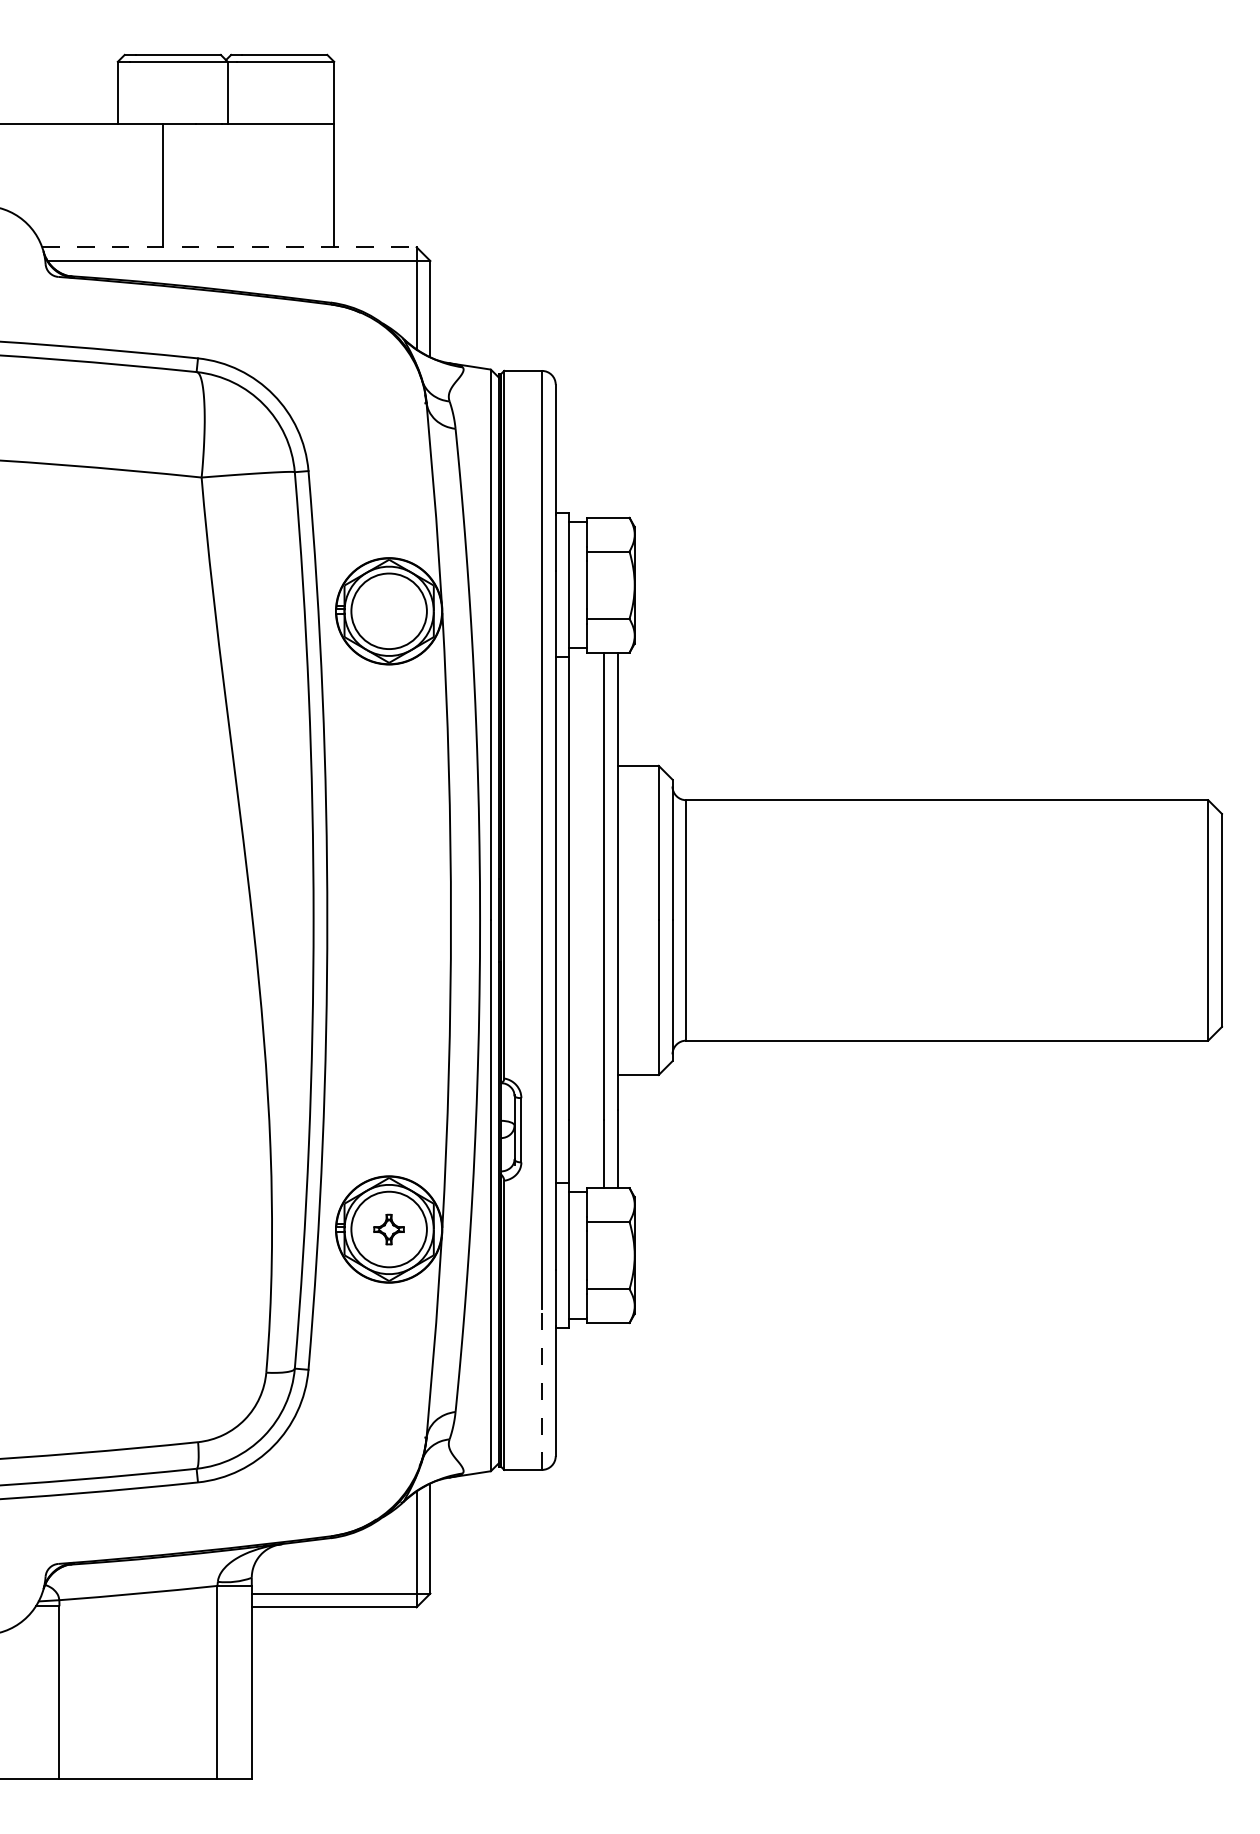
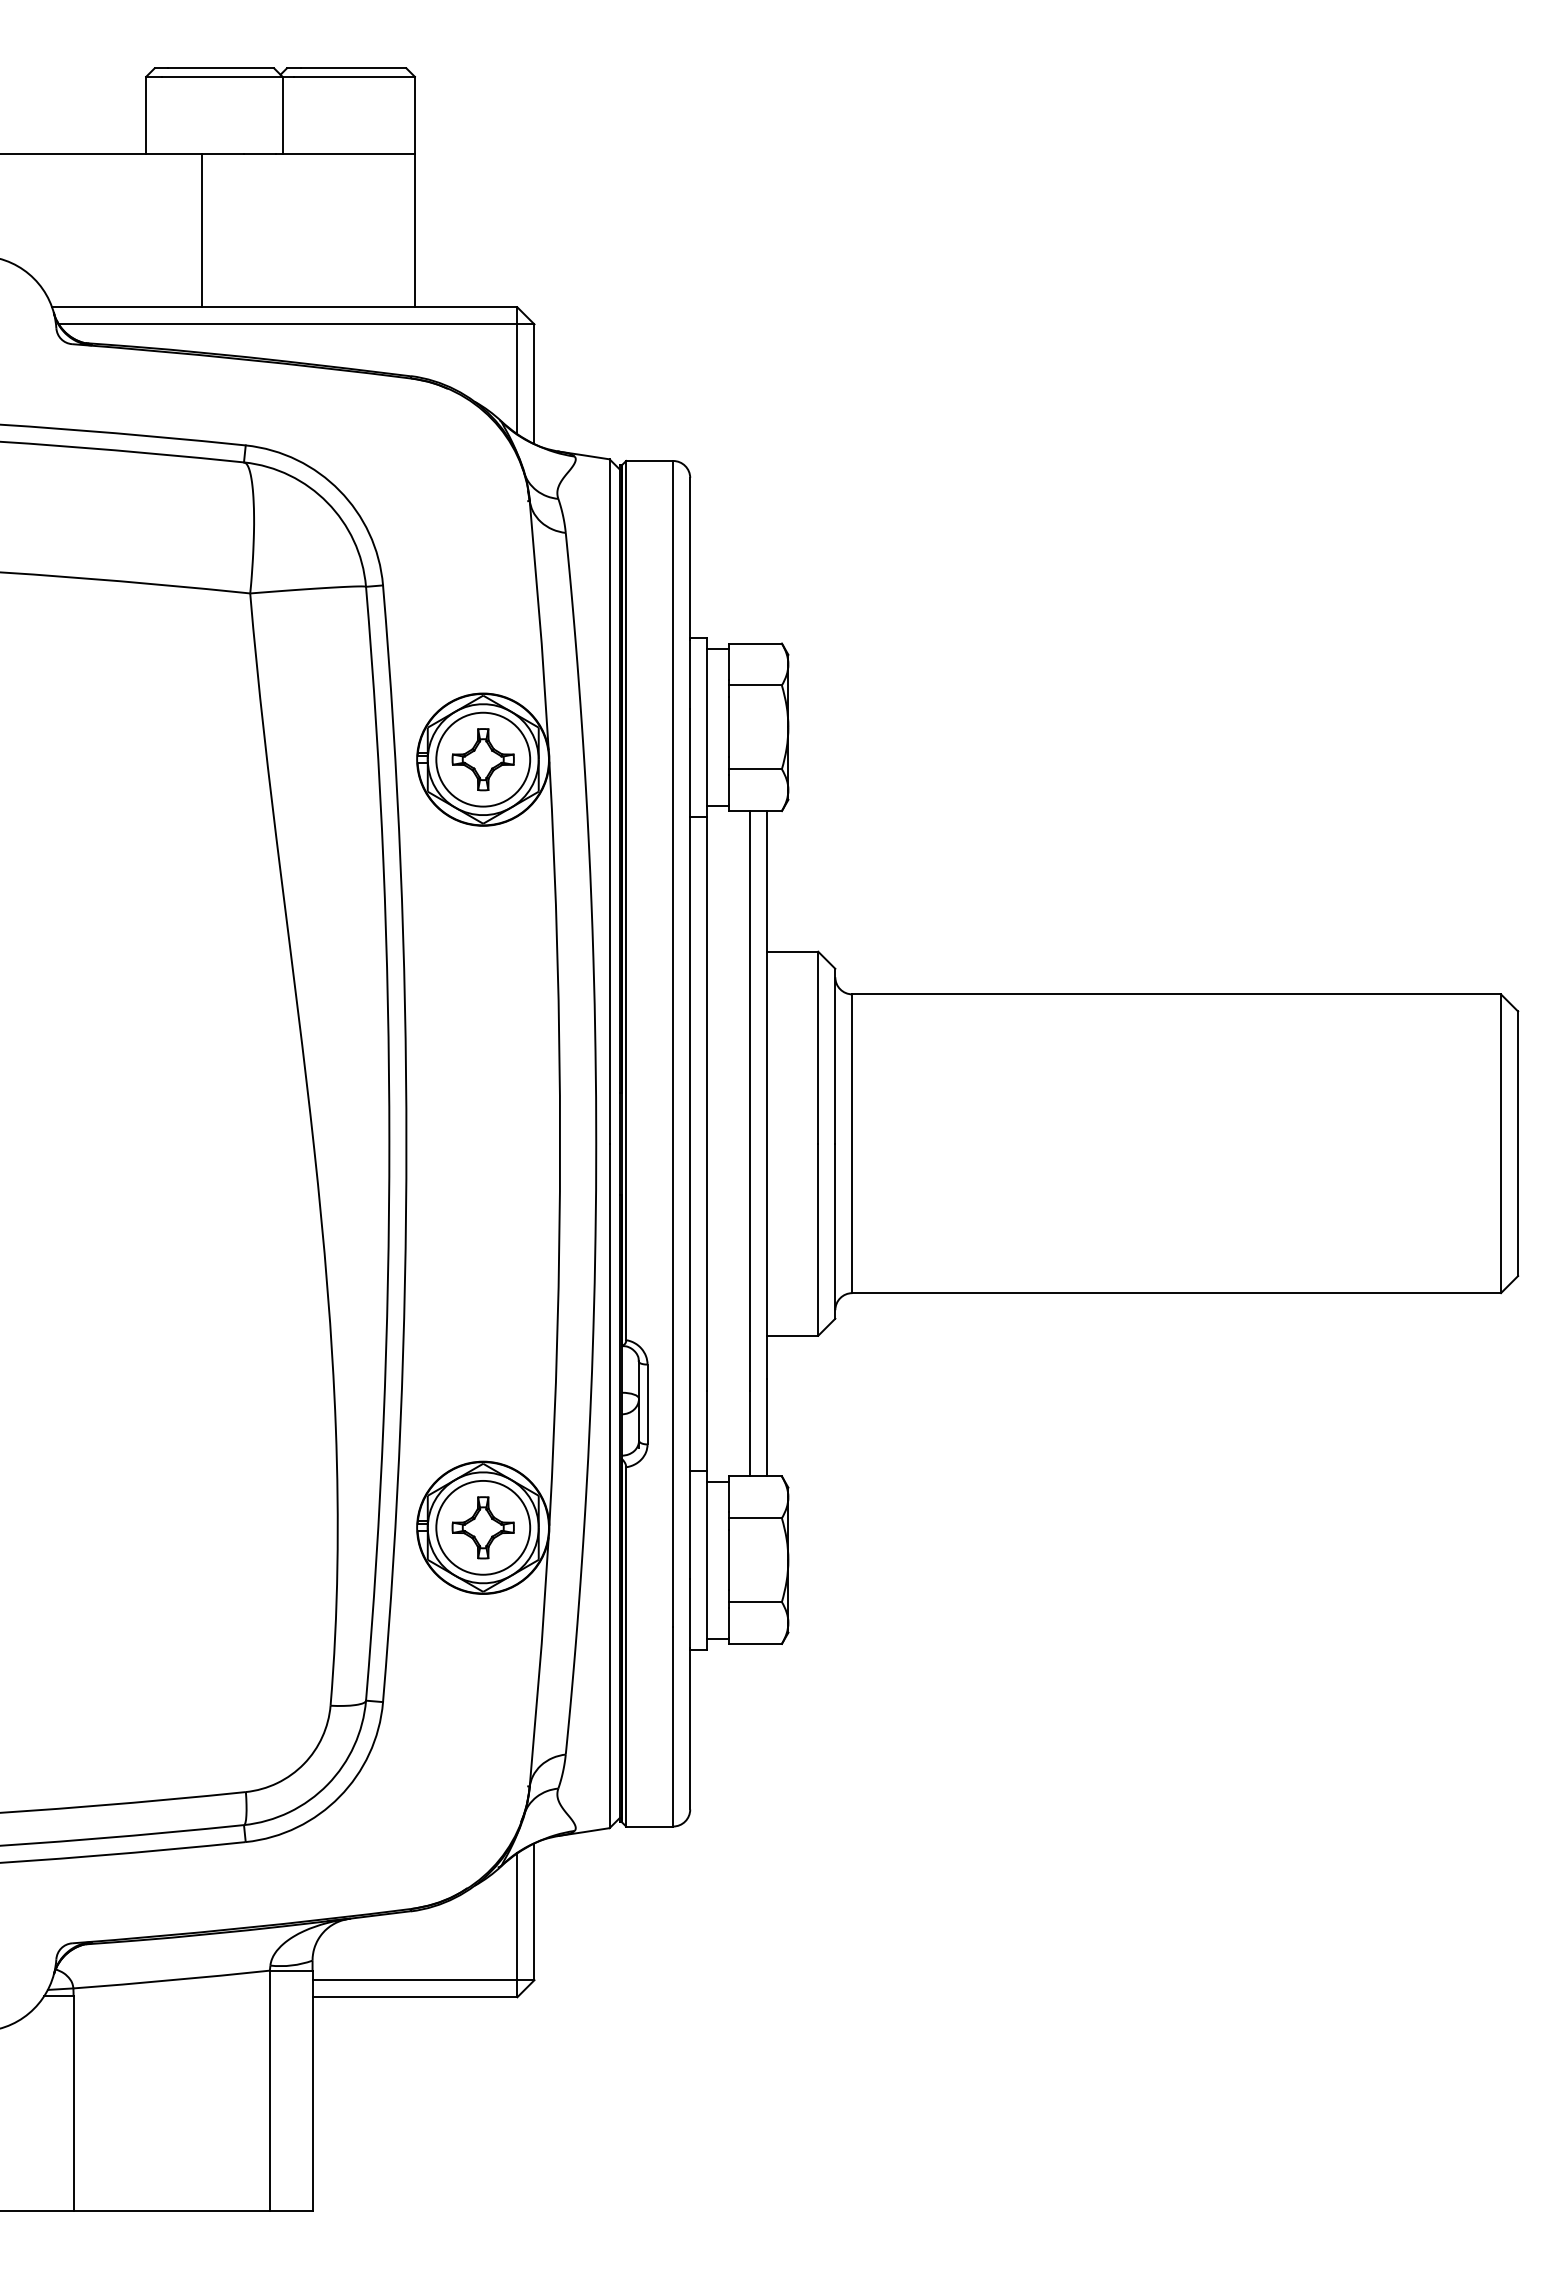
line: (229, 247) -> (284, 307), dashed -> solid
part: (388, 611) -> (482, 759), added
part: (388, 1229) -> (482, 1527), size x1.67
line: (542, 1389) -> (673, 1726), dashed -> solid

